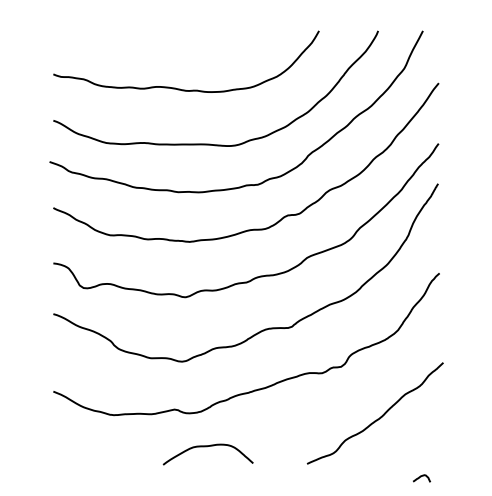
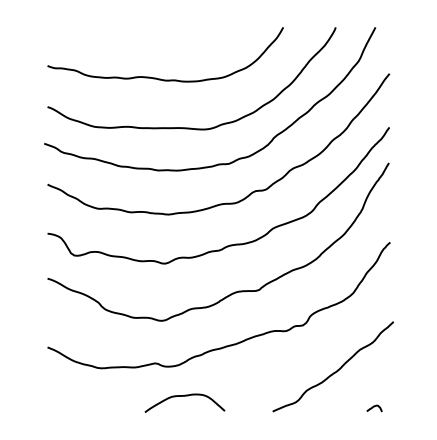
curve: (421, 477) -> (374, 407), moved

